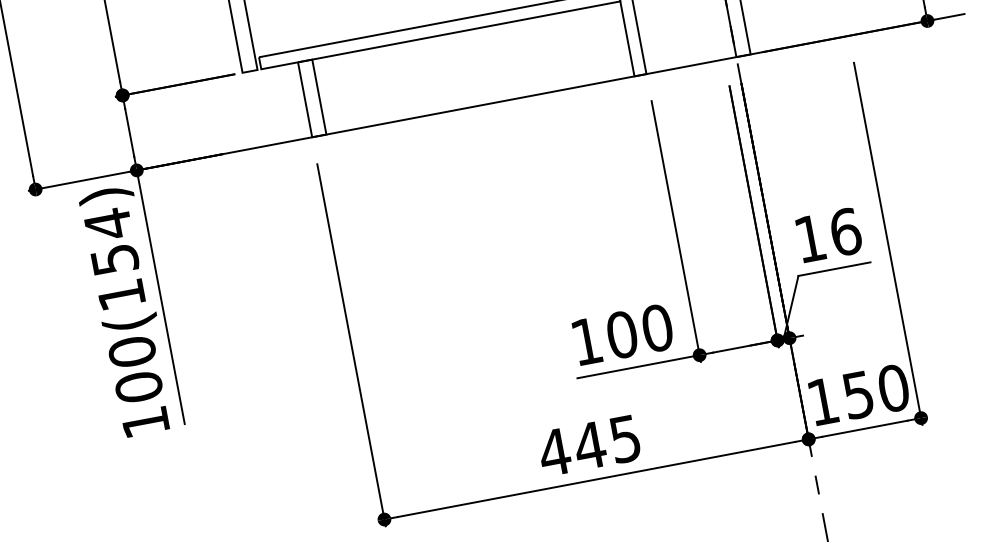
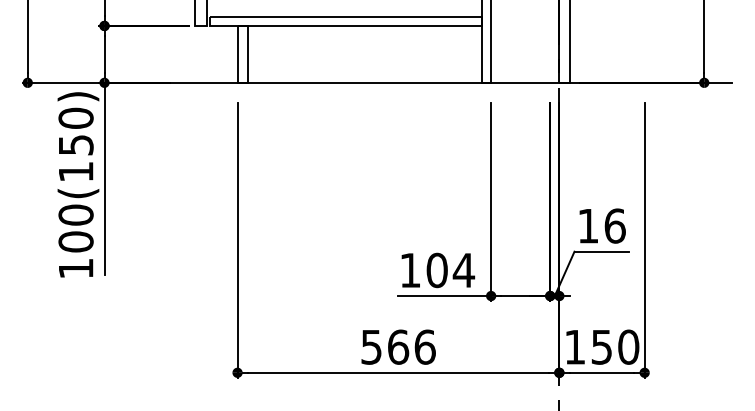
text: (107, 224) -> (75, 118), 100(154) -> 100(150)
text: (656, 328) -> (463, 270), 100 -> 104
text: (588, 445) -> (397, 346), 445 -> 566

